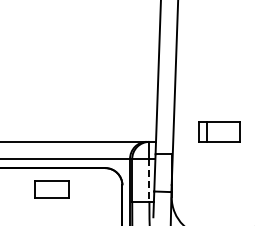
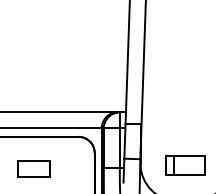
part: (219, 131) -> (185, 165), moved
line: (149, 180) -> (119, 148), dashed -> solid
part: (51, 189) -> (33, 168), moved

